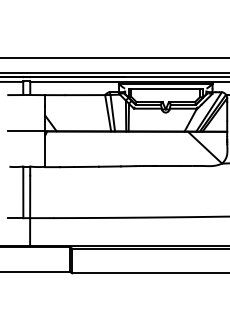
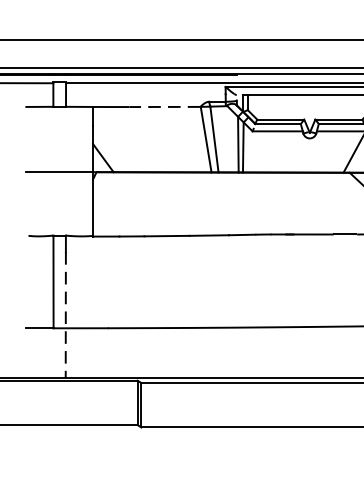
line: (85, 95) -> (165, 107), solid -> dashed
line: (30, 211) -> (66, 316), solid -> dashed

